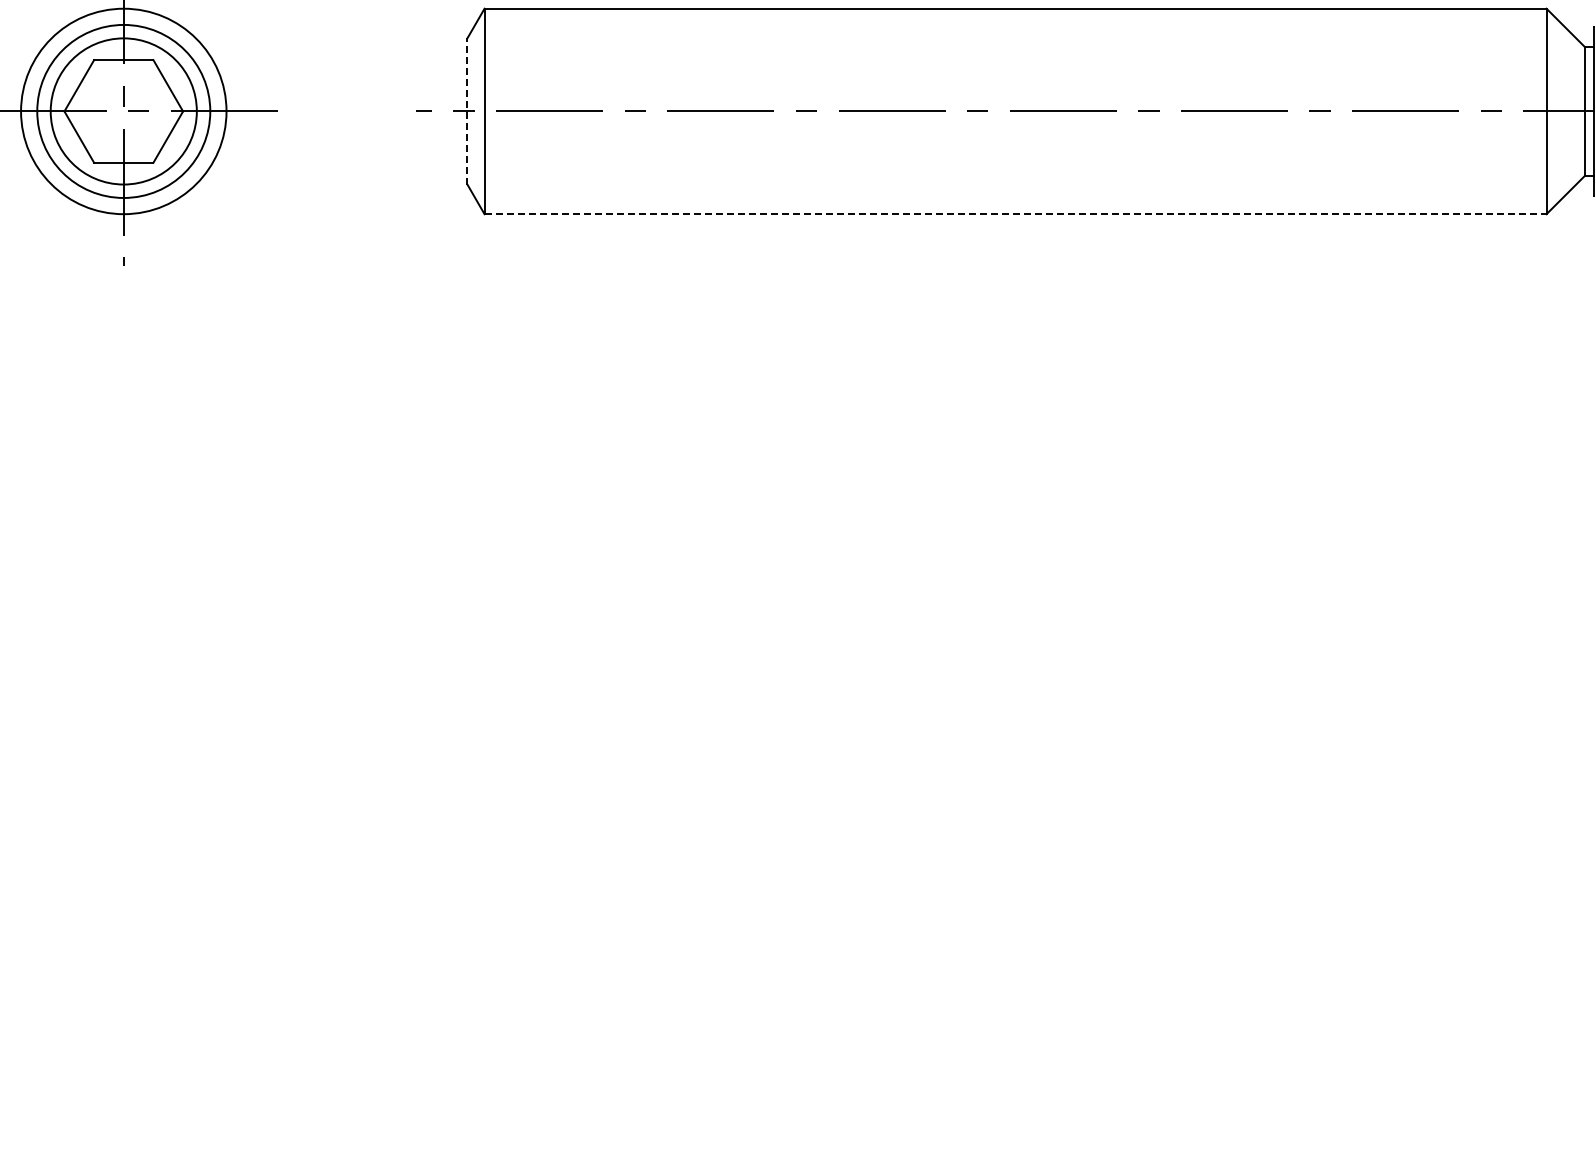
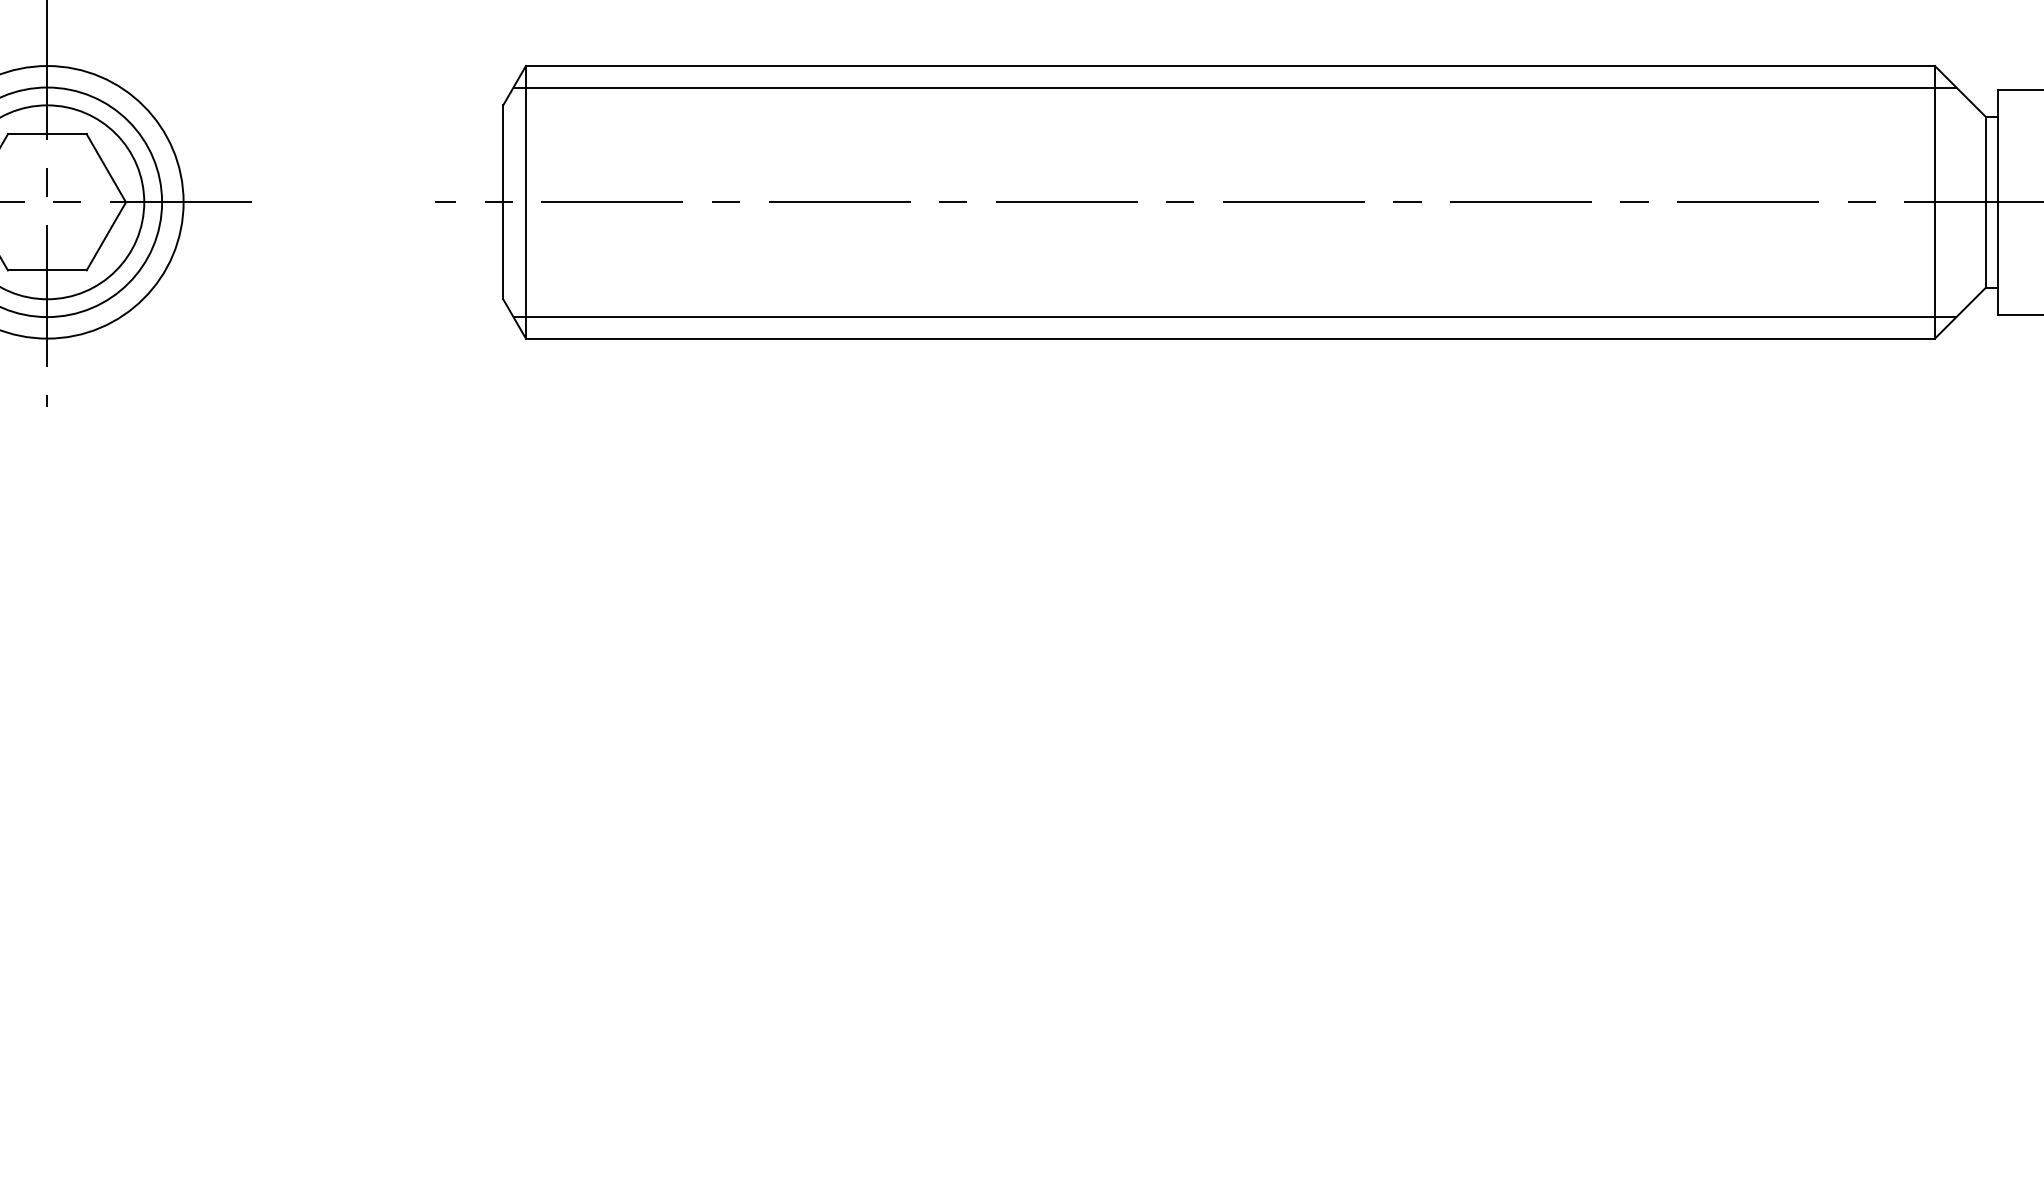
line: (1018, 24) -> (1234, 86), added
line: (467, 110) -> (503, 201), dashed -> solid
line: (1018, 197) -> (1234, 316), added
line: (1016, 214) -> (1231, 339), dashed -> solid

